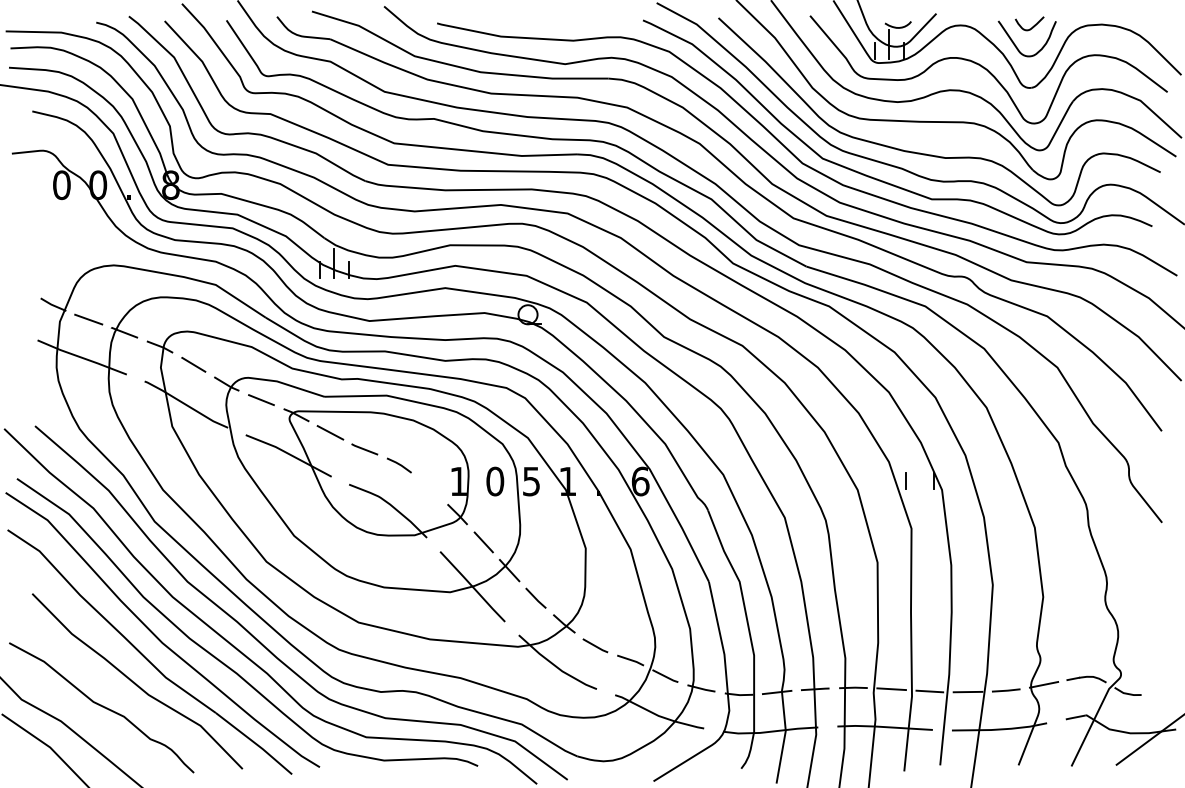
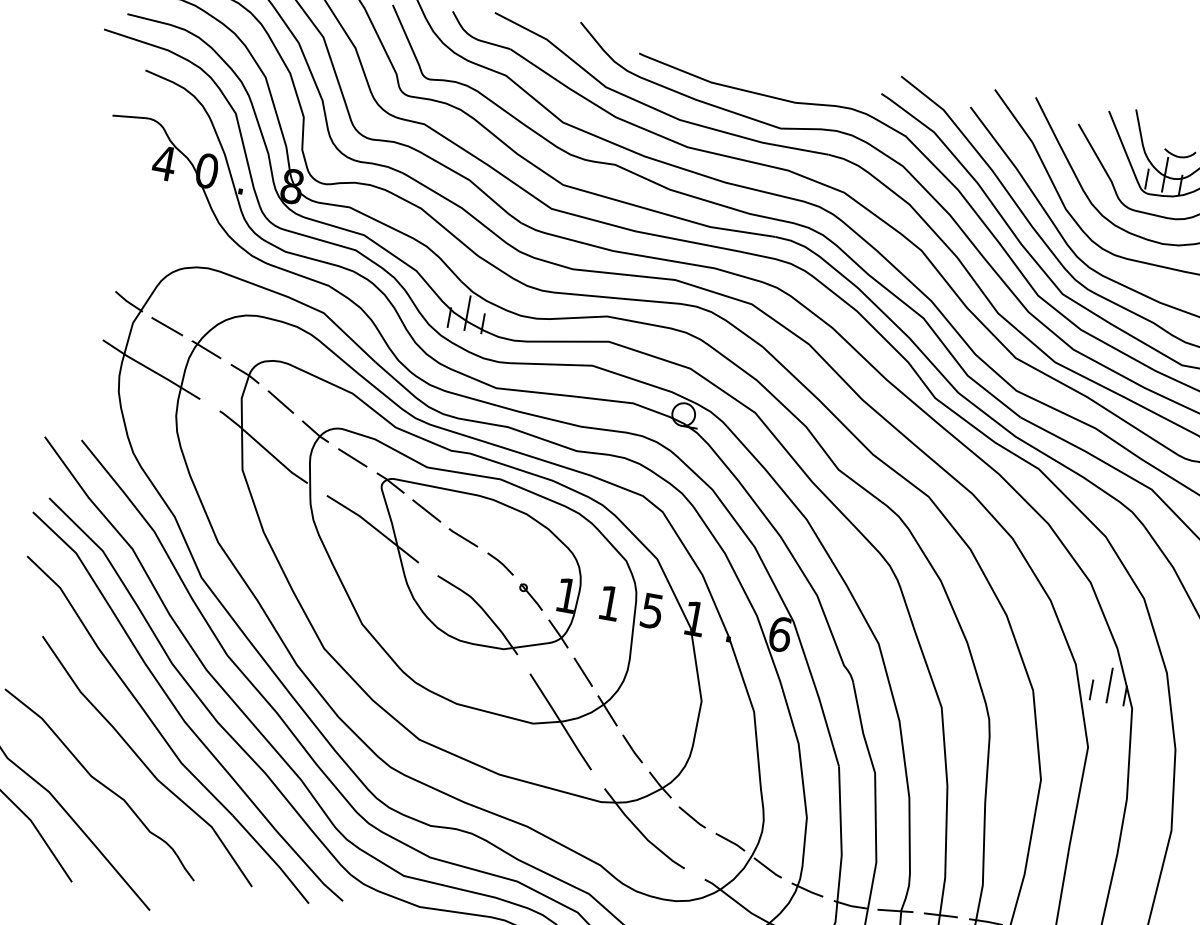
text: (61, 185) -> (163, 163), 0 -> 4
line: (920, 474) -> (1110, 685), added
text: (495, 481) -> (610, 603), 0 -> 1
part: (429, 487) -> (531, 596), added

